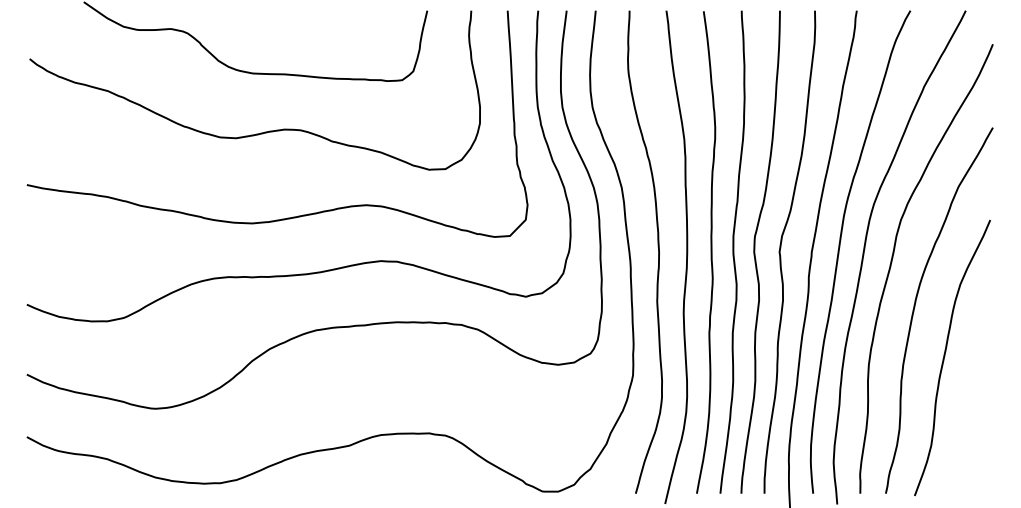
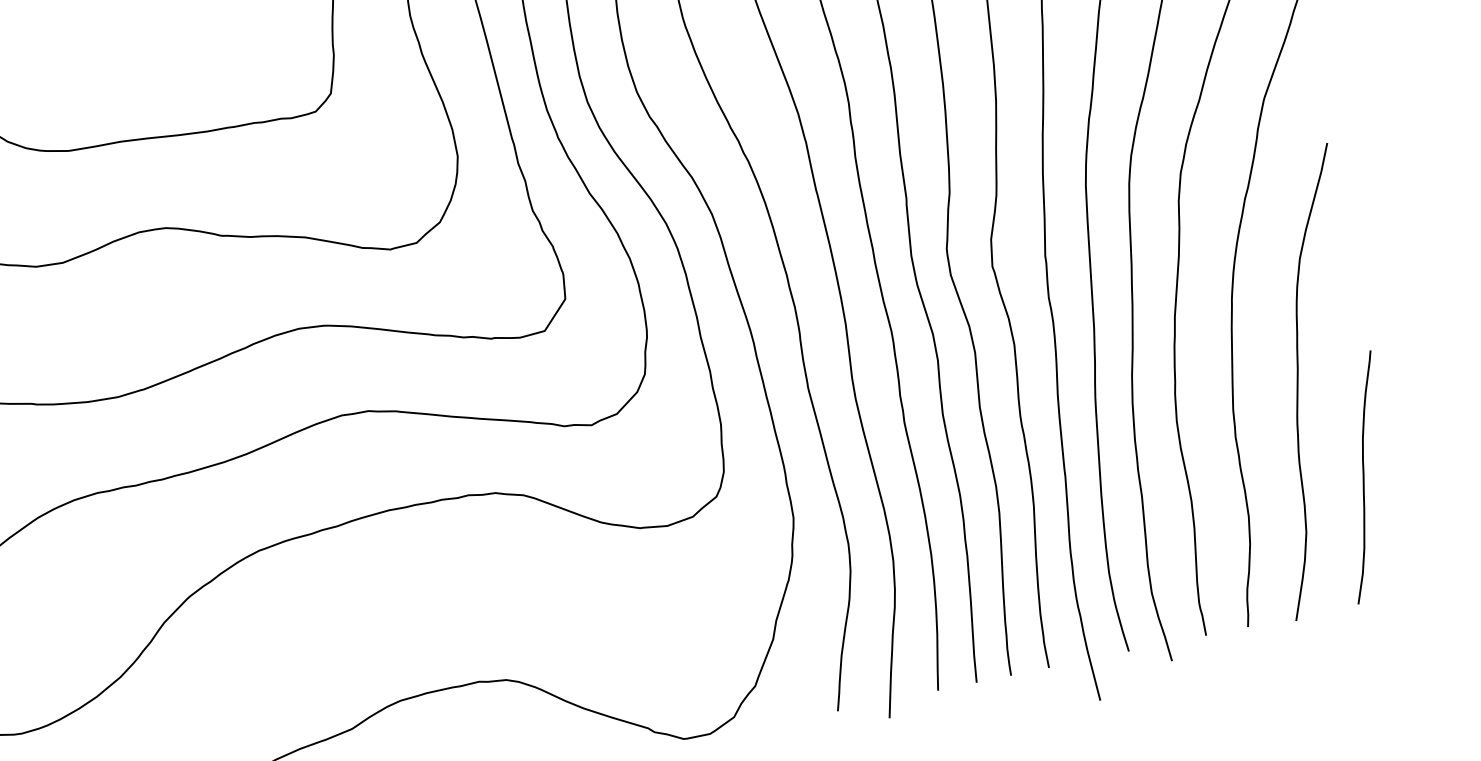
curve: (971, 419) -> (1363, 476), added

